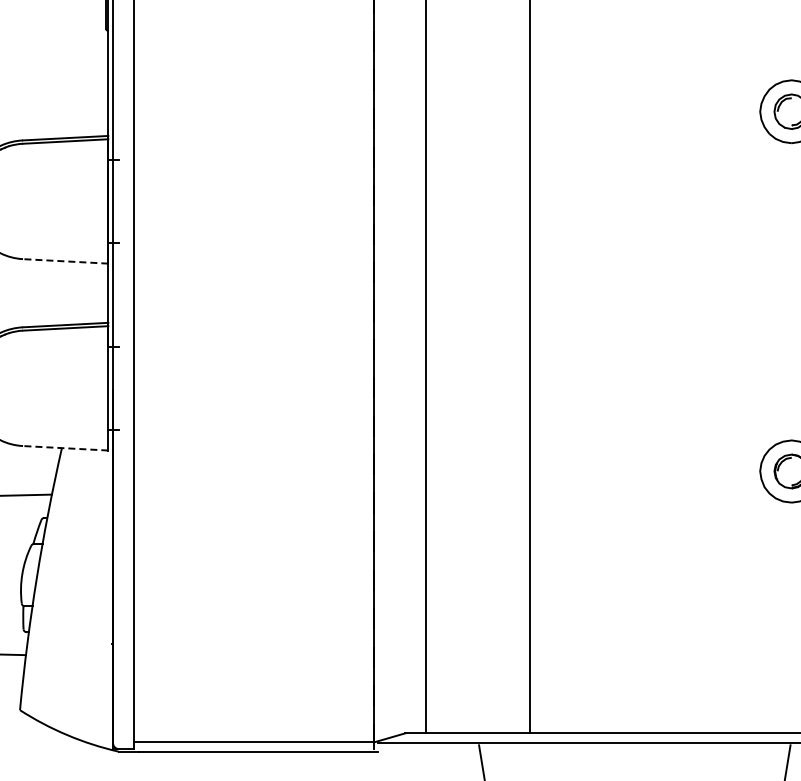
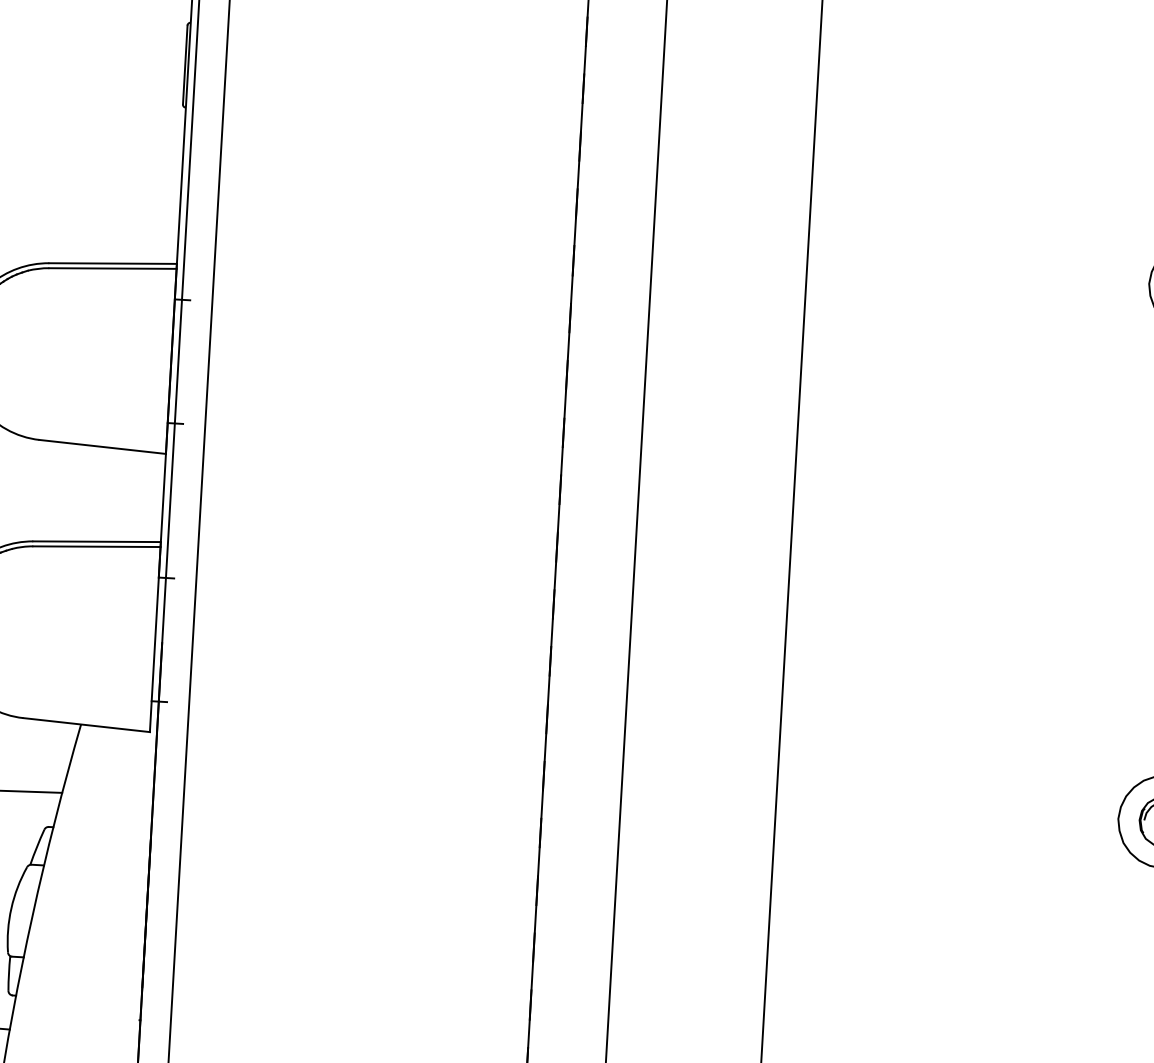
line: (65, 261) -> (102, 447), dashed -> solid
line: (65, 448) -> (86, 725), dashed -> solid

